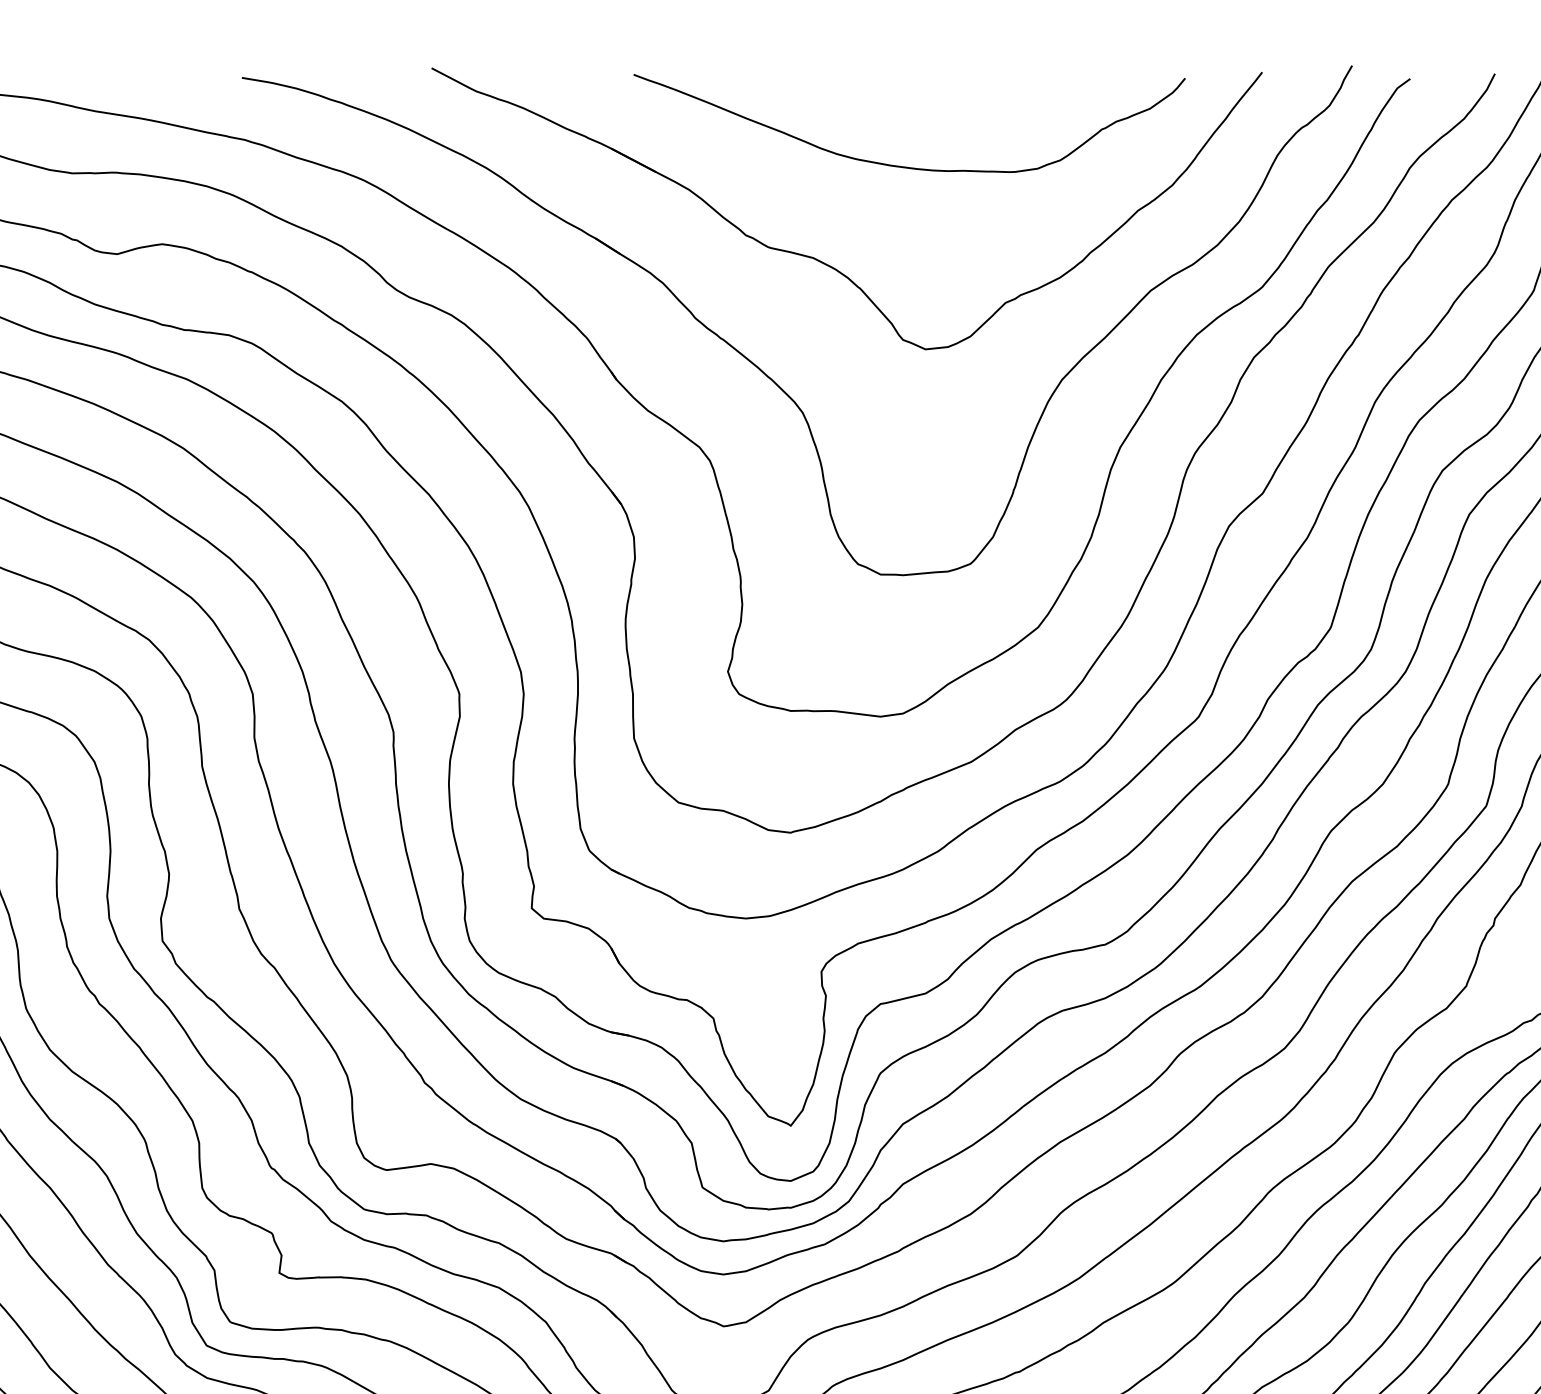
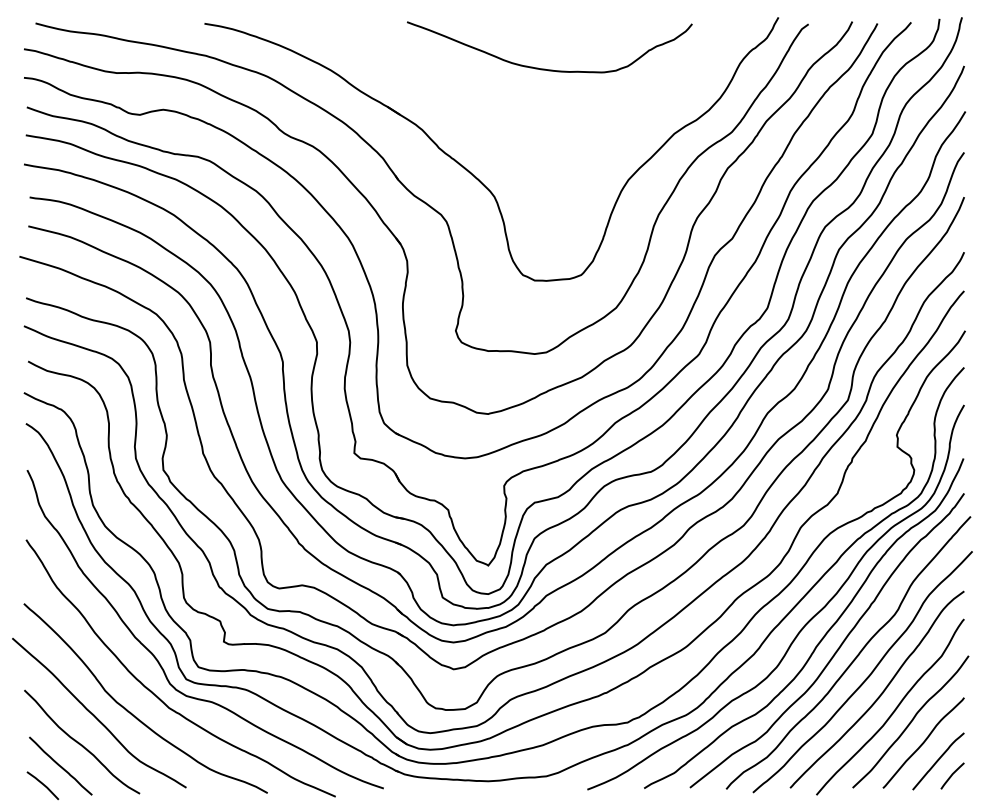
part: (820, 259) -> (503, 117), removed

